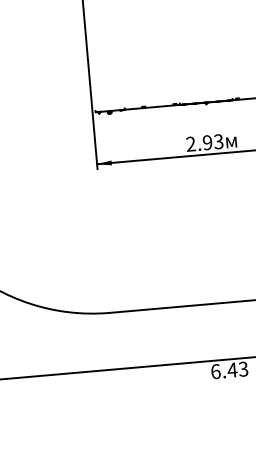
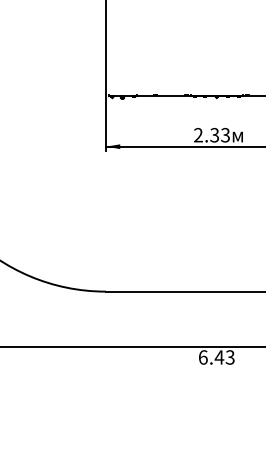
text: (207, 142) -> (214, 135), 2.93 -> 2.33

